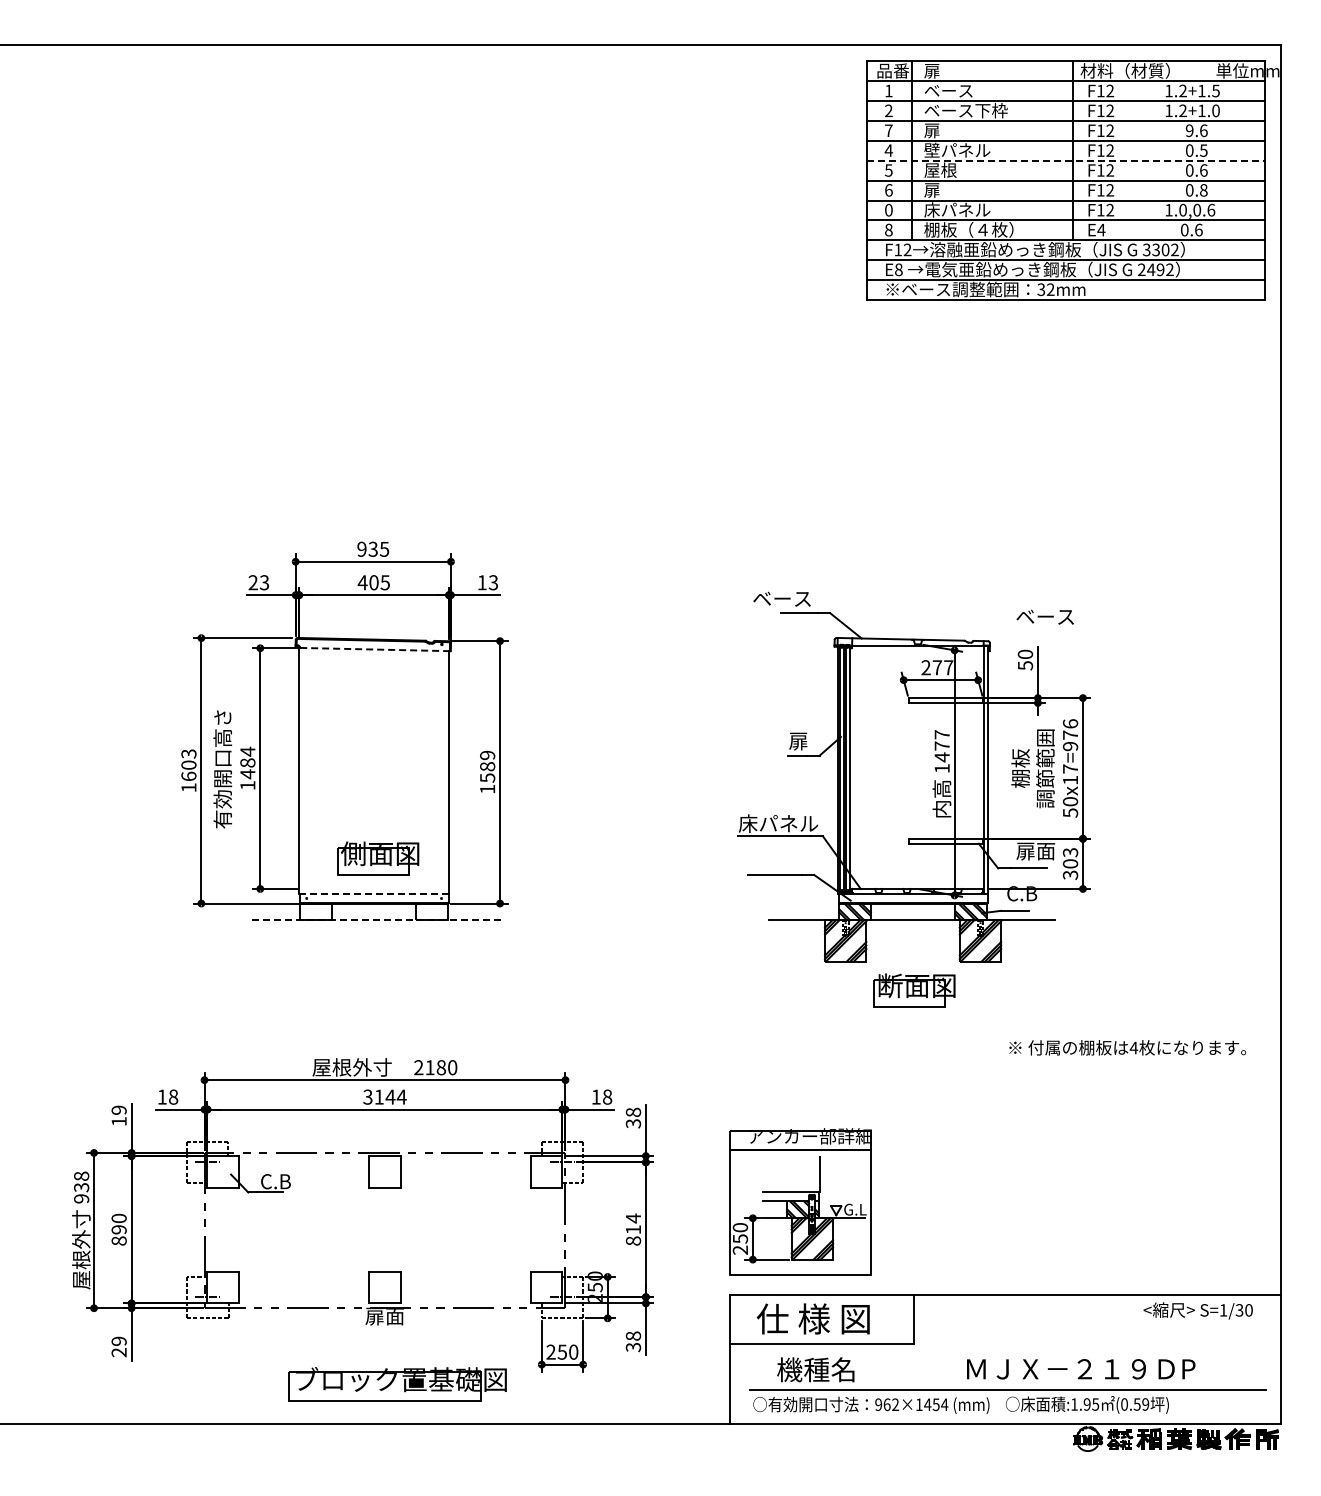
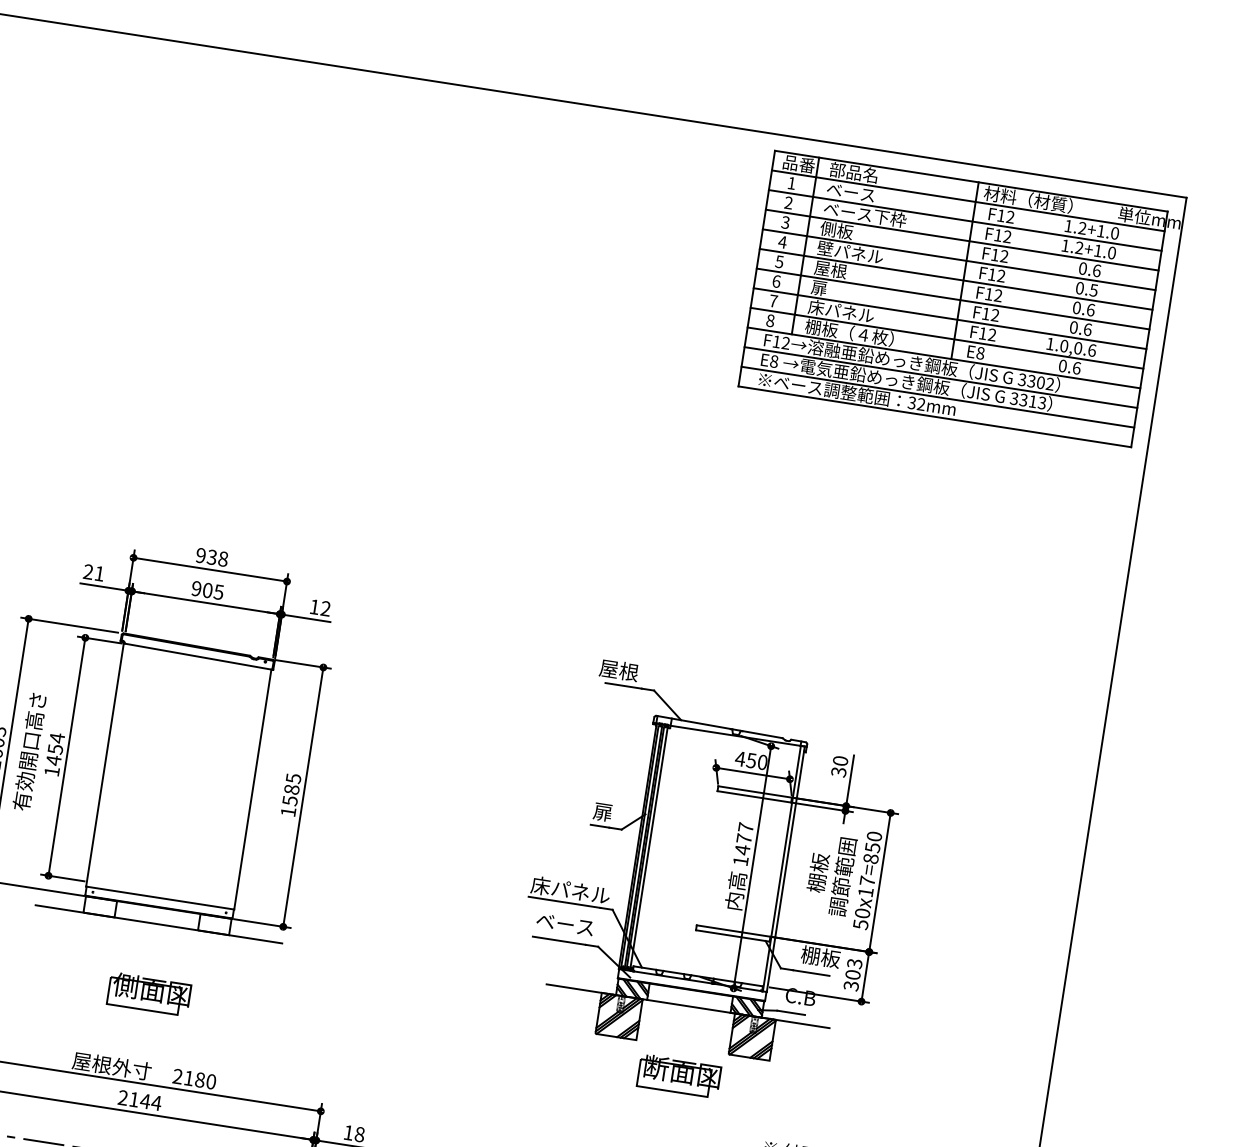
text: (948, 70) -> (853, 172), 扉 -> 部品名
text: (1215, 90) -> (1114, 232), 1.2+1.5 -> 1.2+1.0
text: (888, 130) -> (785, 222), 7 -> 3
text: (940, 130) -> (836, 230), 扉 -> 側板
text: (1189, 130) -> (1082, 268), 9.6 -> 0.6
line: (1066, 160) -> (956, 279), dashed -> solid
text: (1203, 190) -> (1087, 329), 0.8 -> 0.6
text: (888, 209) -> (773, 300), 0 -> 7
text: (1101, 229) -> (980, 352), E4 -> E8
text: (1155, 269) -> (1027, 400), 2492 -> 3313
text: (384, 548) -> (223, 558), 935 -> 938
text: (264, 582) -> (99, 573), 23 -> 21
text: (362, 582) -> (196, 588), 405 -> 905
text: (493, 582) -> (325, 608), 13 -> 12
text: (782, 598) -> (609, 668), ベース -> 屋根
text: (1044, 616) -> (564, 923), moved
line: (376, 649) -> (199, 656), dashed -> solid
text: (1024, 665) -> (837, 771), 50 -> 30
text: (937, 667) -> (751, 760), 277 -> 450
text: (1070, 735) -> (872, 848), 50x17=976 -> 50x17=850
text: (487, 755) -> (293, 778), 1589 -> 1585
text: (247, 762) -> (55, 748), 1484 -> 1454
text: (1035, 850) -> (820, 956), 扉面 -> 棚板
part: (378, 858) -> (149, 994), moved
line: (374, 893) -> (160, 897), dashed -> solid
line: (376, 920) -> (158, 924), dashed -> solid
text: (367, 1097) -> (122, 1098), 3144 -> 2144

